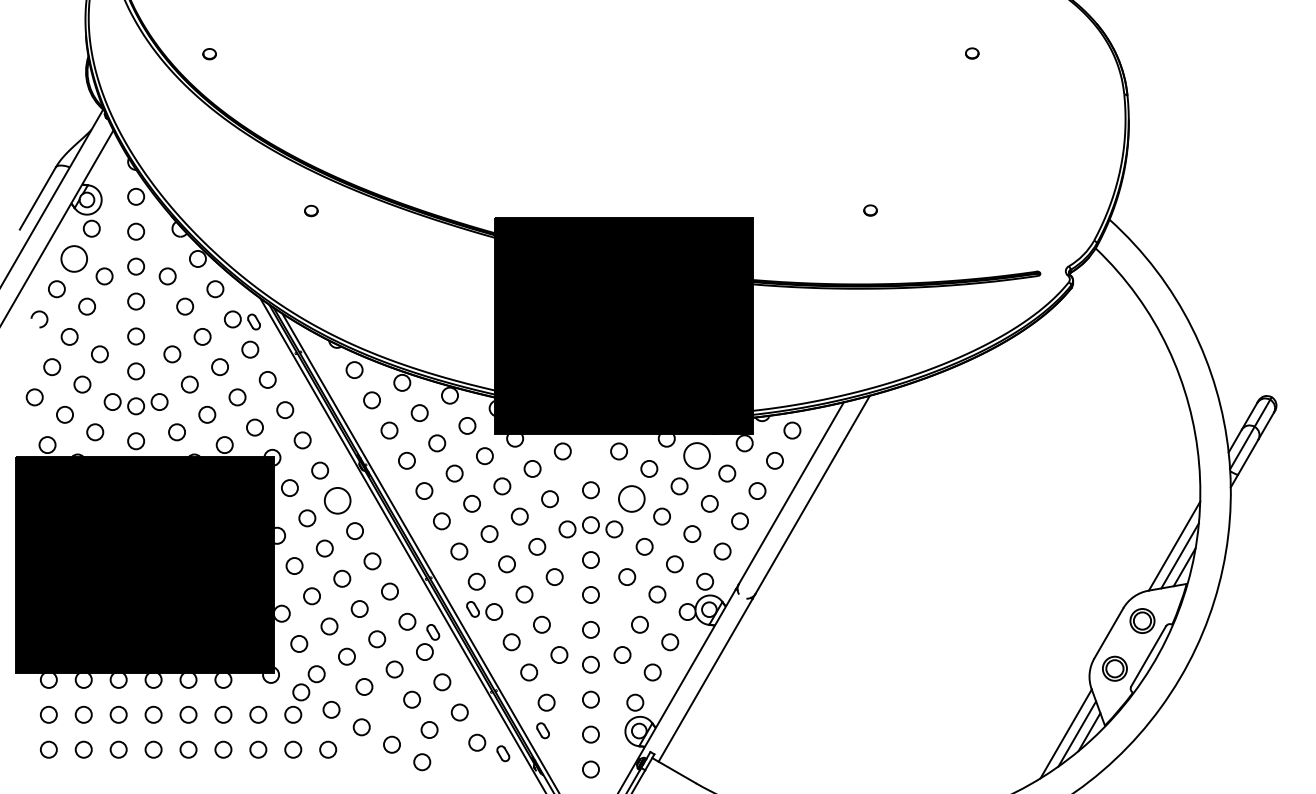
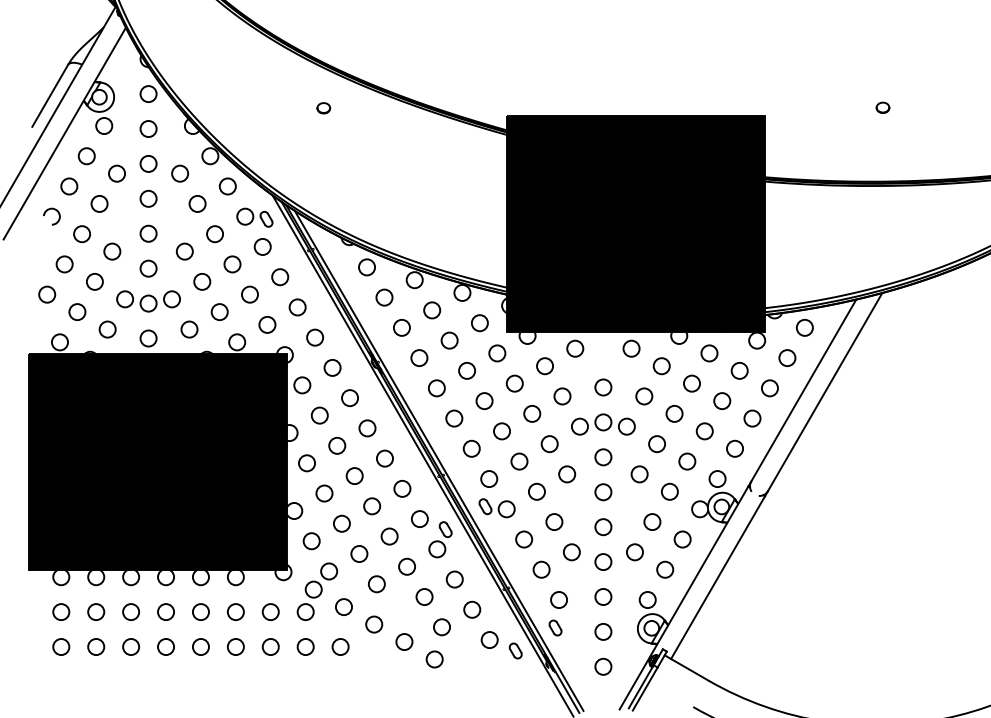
circle: (74, 258) -> (86, 155), size x0.62
circle: (696, 456) -> (708, 353), size x0.62
circle: (631, 499) -> (643, 396), size x0.62
circle: (337, 500) -> (349, 397), size x0.62

